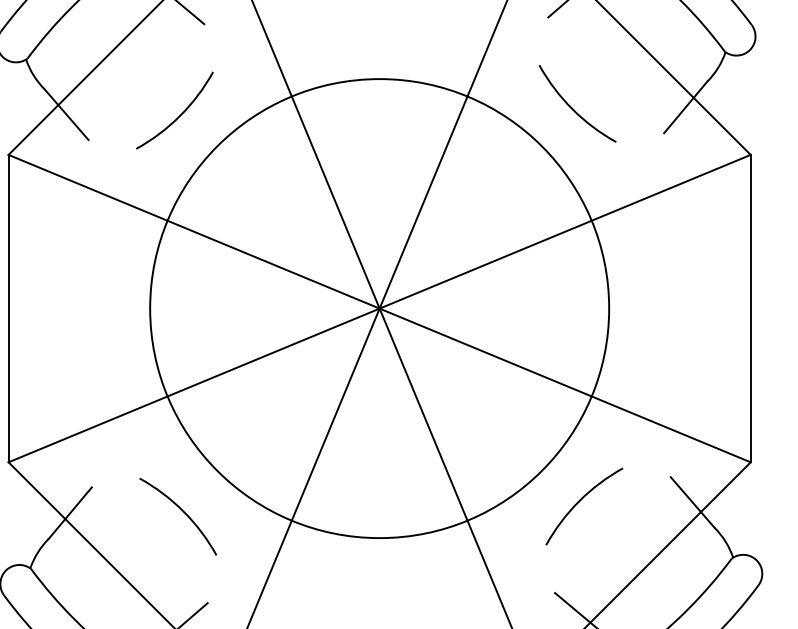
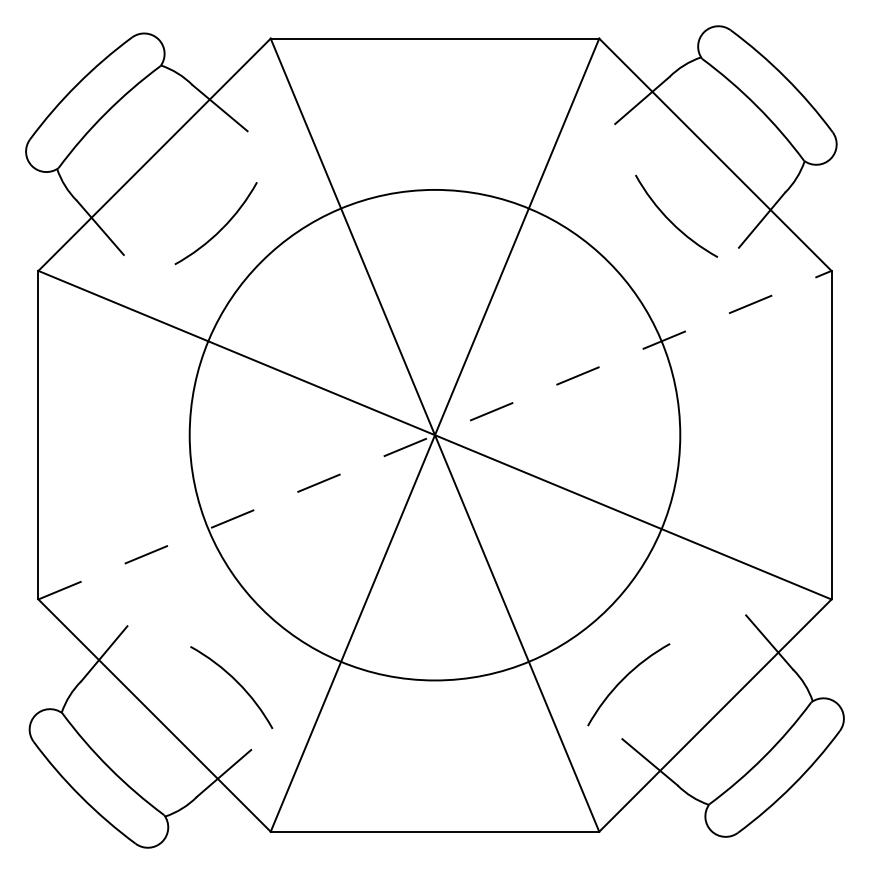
arc: (571, 107) -> (670, 220), moved
line: (380, 308) -> (435, 435), solid -> dashed
arc: (580, 501) -> (624, 679), moved
arc: (182, 511) -> (236, 682), moved

